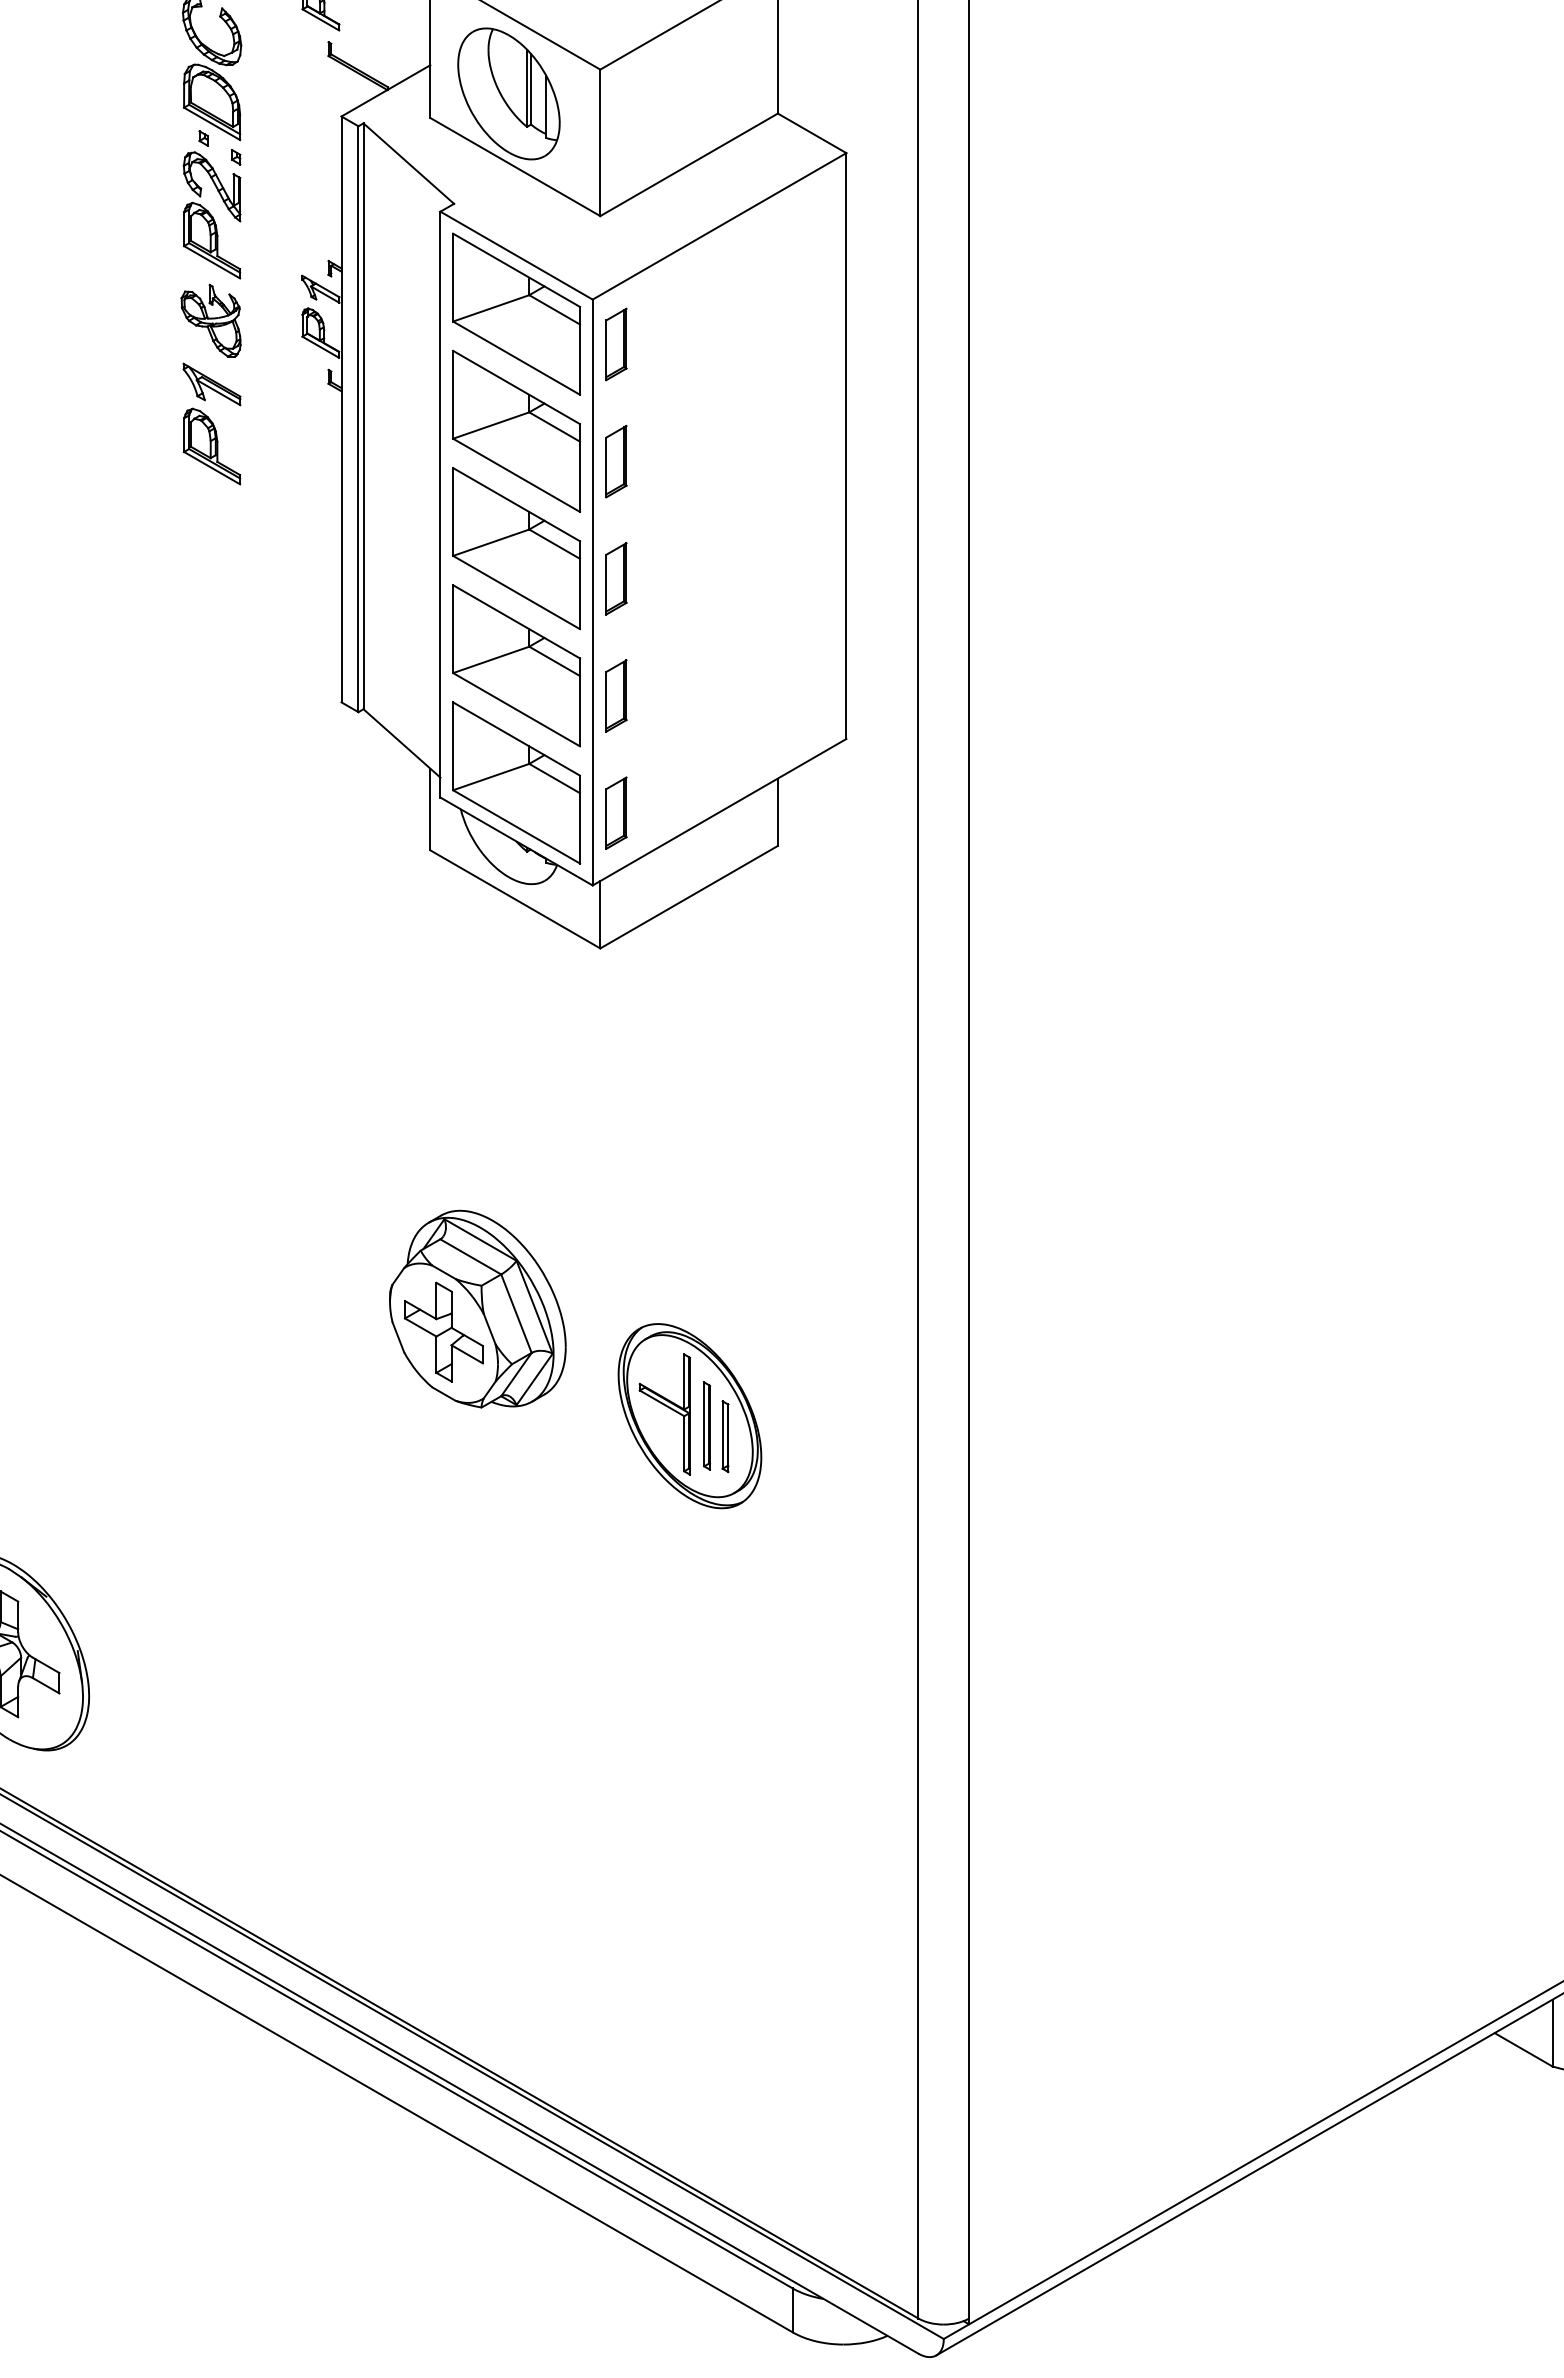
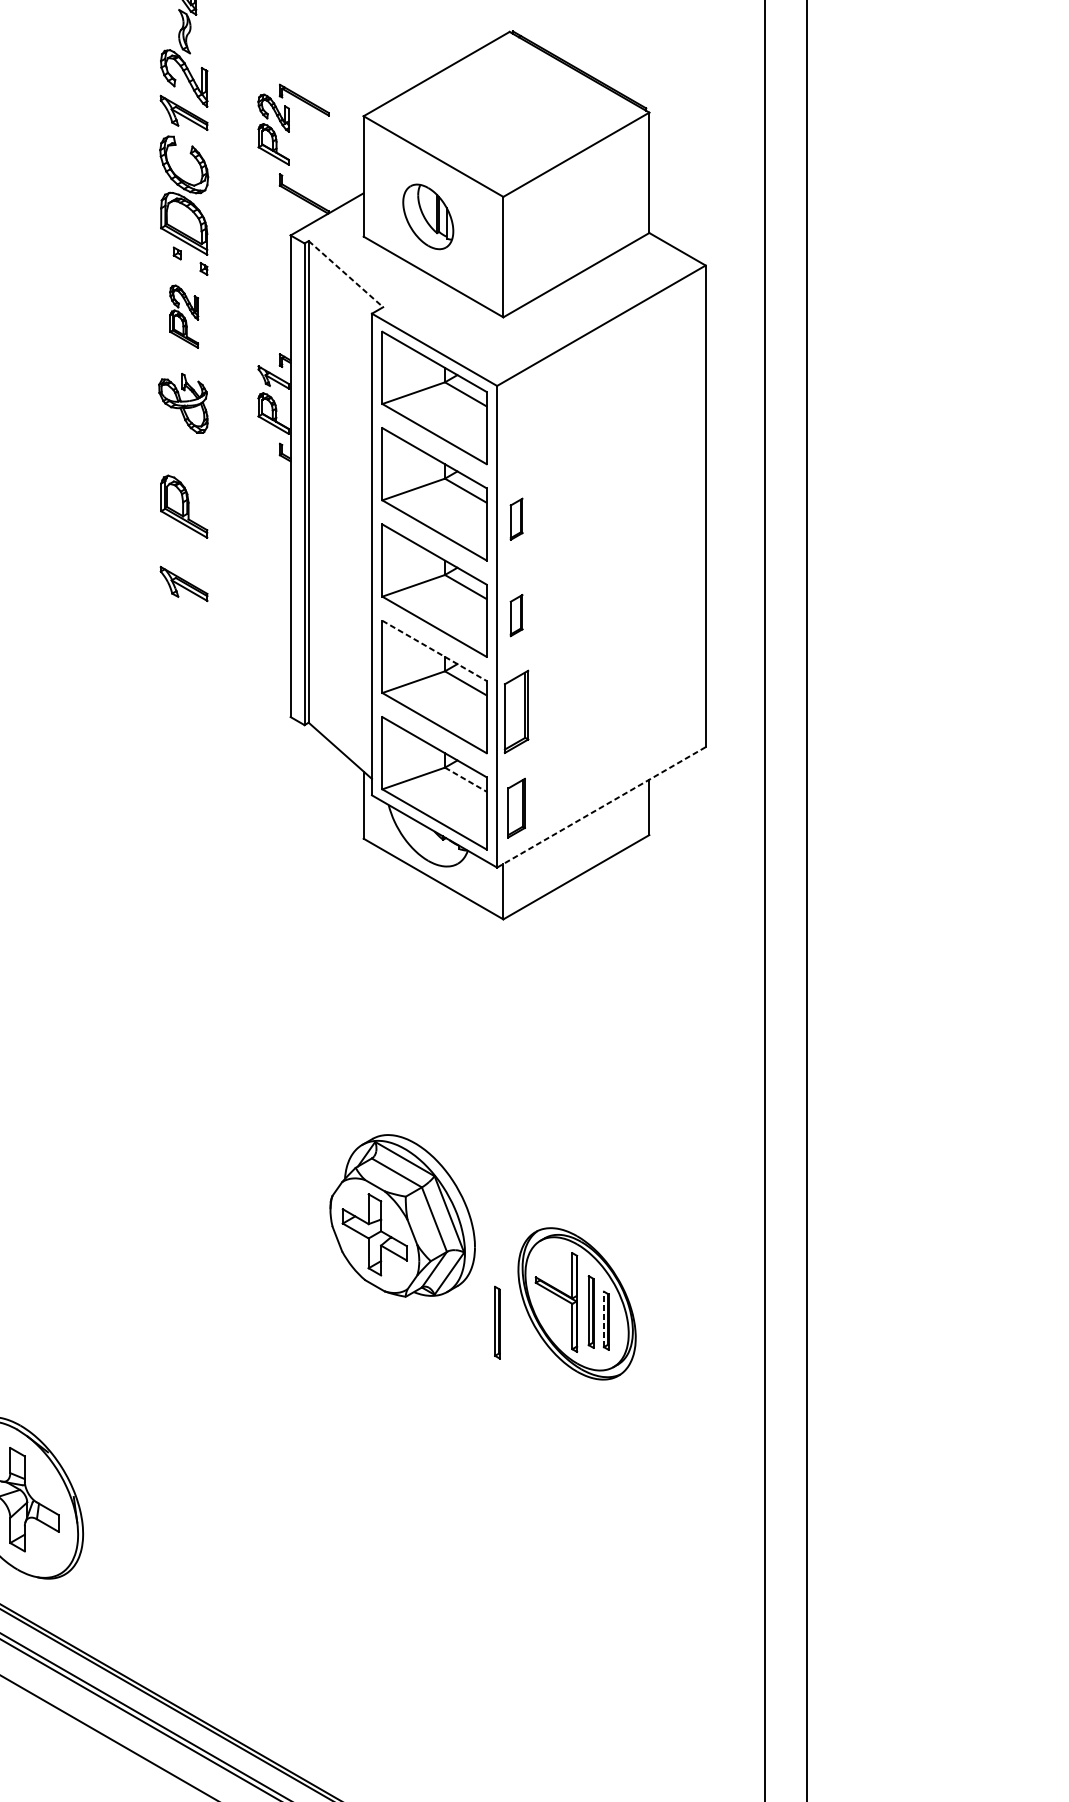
part: (508, 93) -> (427, 216), size x0.6
line: (408, 163) -> (345, 274), solid -> dashed
part: (211, 215) -> (183, 316), size x0.6
part: (616, 344) -> (516, 422), removed
part: (211, 384) -> (183, 584), moved
part: (616, 461) -> (516, 519), size x0.7
part: (616, 578) -> (516, 615), size x0.7
line: (517, 622) -> (435, 651), solid -> dashed
part: (616, 695) -> (516, 711), size x1.4
line: (555, 778) -> (466, 779), solid -> dashed
line: (719, 812) -> (601, 807), solid -> dashed
line: (722, 1435) -> (603, 1319), solid -> dashed
part: (592, 1438) -> (496, 1322), added

